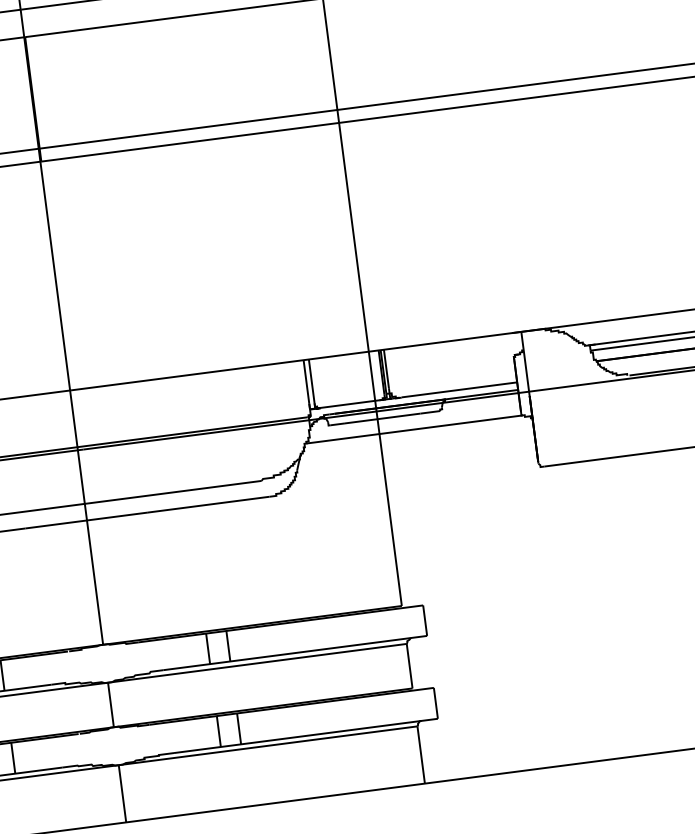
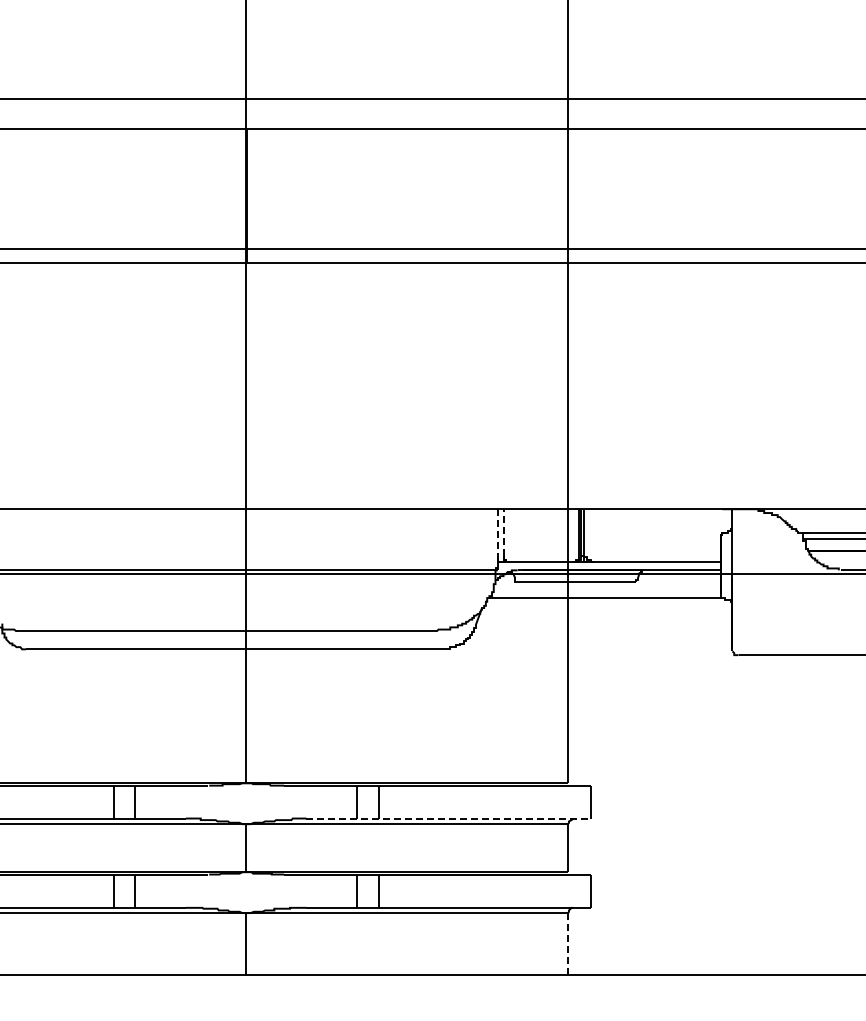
line: (306, 381) -> (497, 532), solid -> dashed
line: (311, 381) -> (503, 532), solid -> dashed
line: (296, 652) -> (449, 818), solid -> dashed
line: (421, 754) -> (568, 943), solid -> dashed

